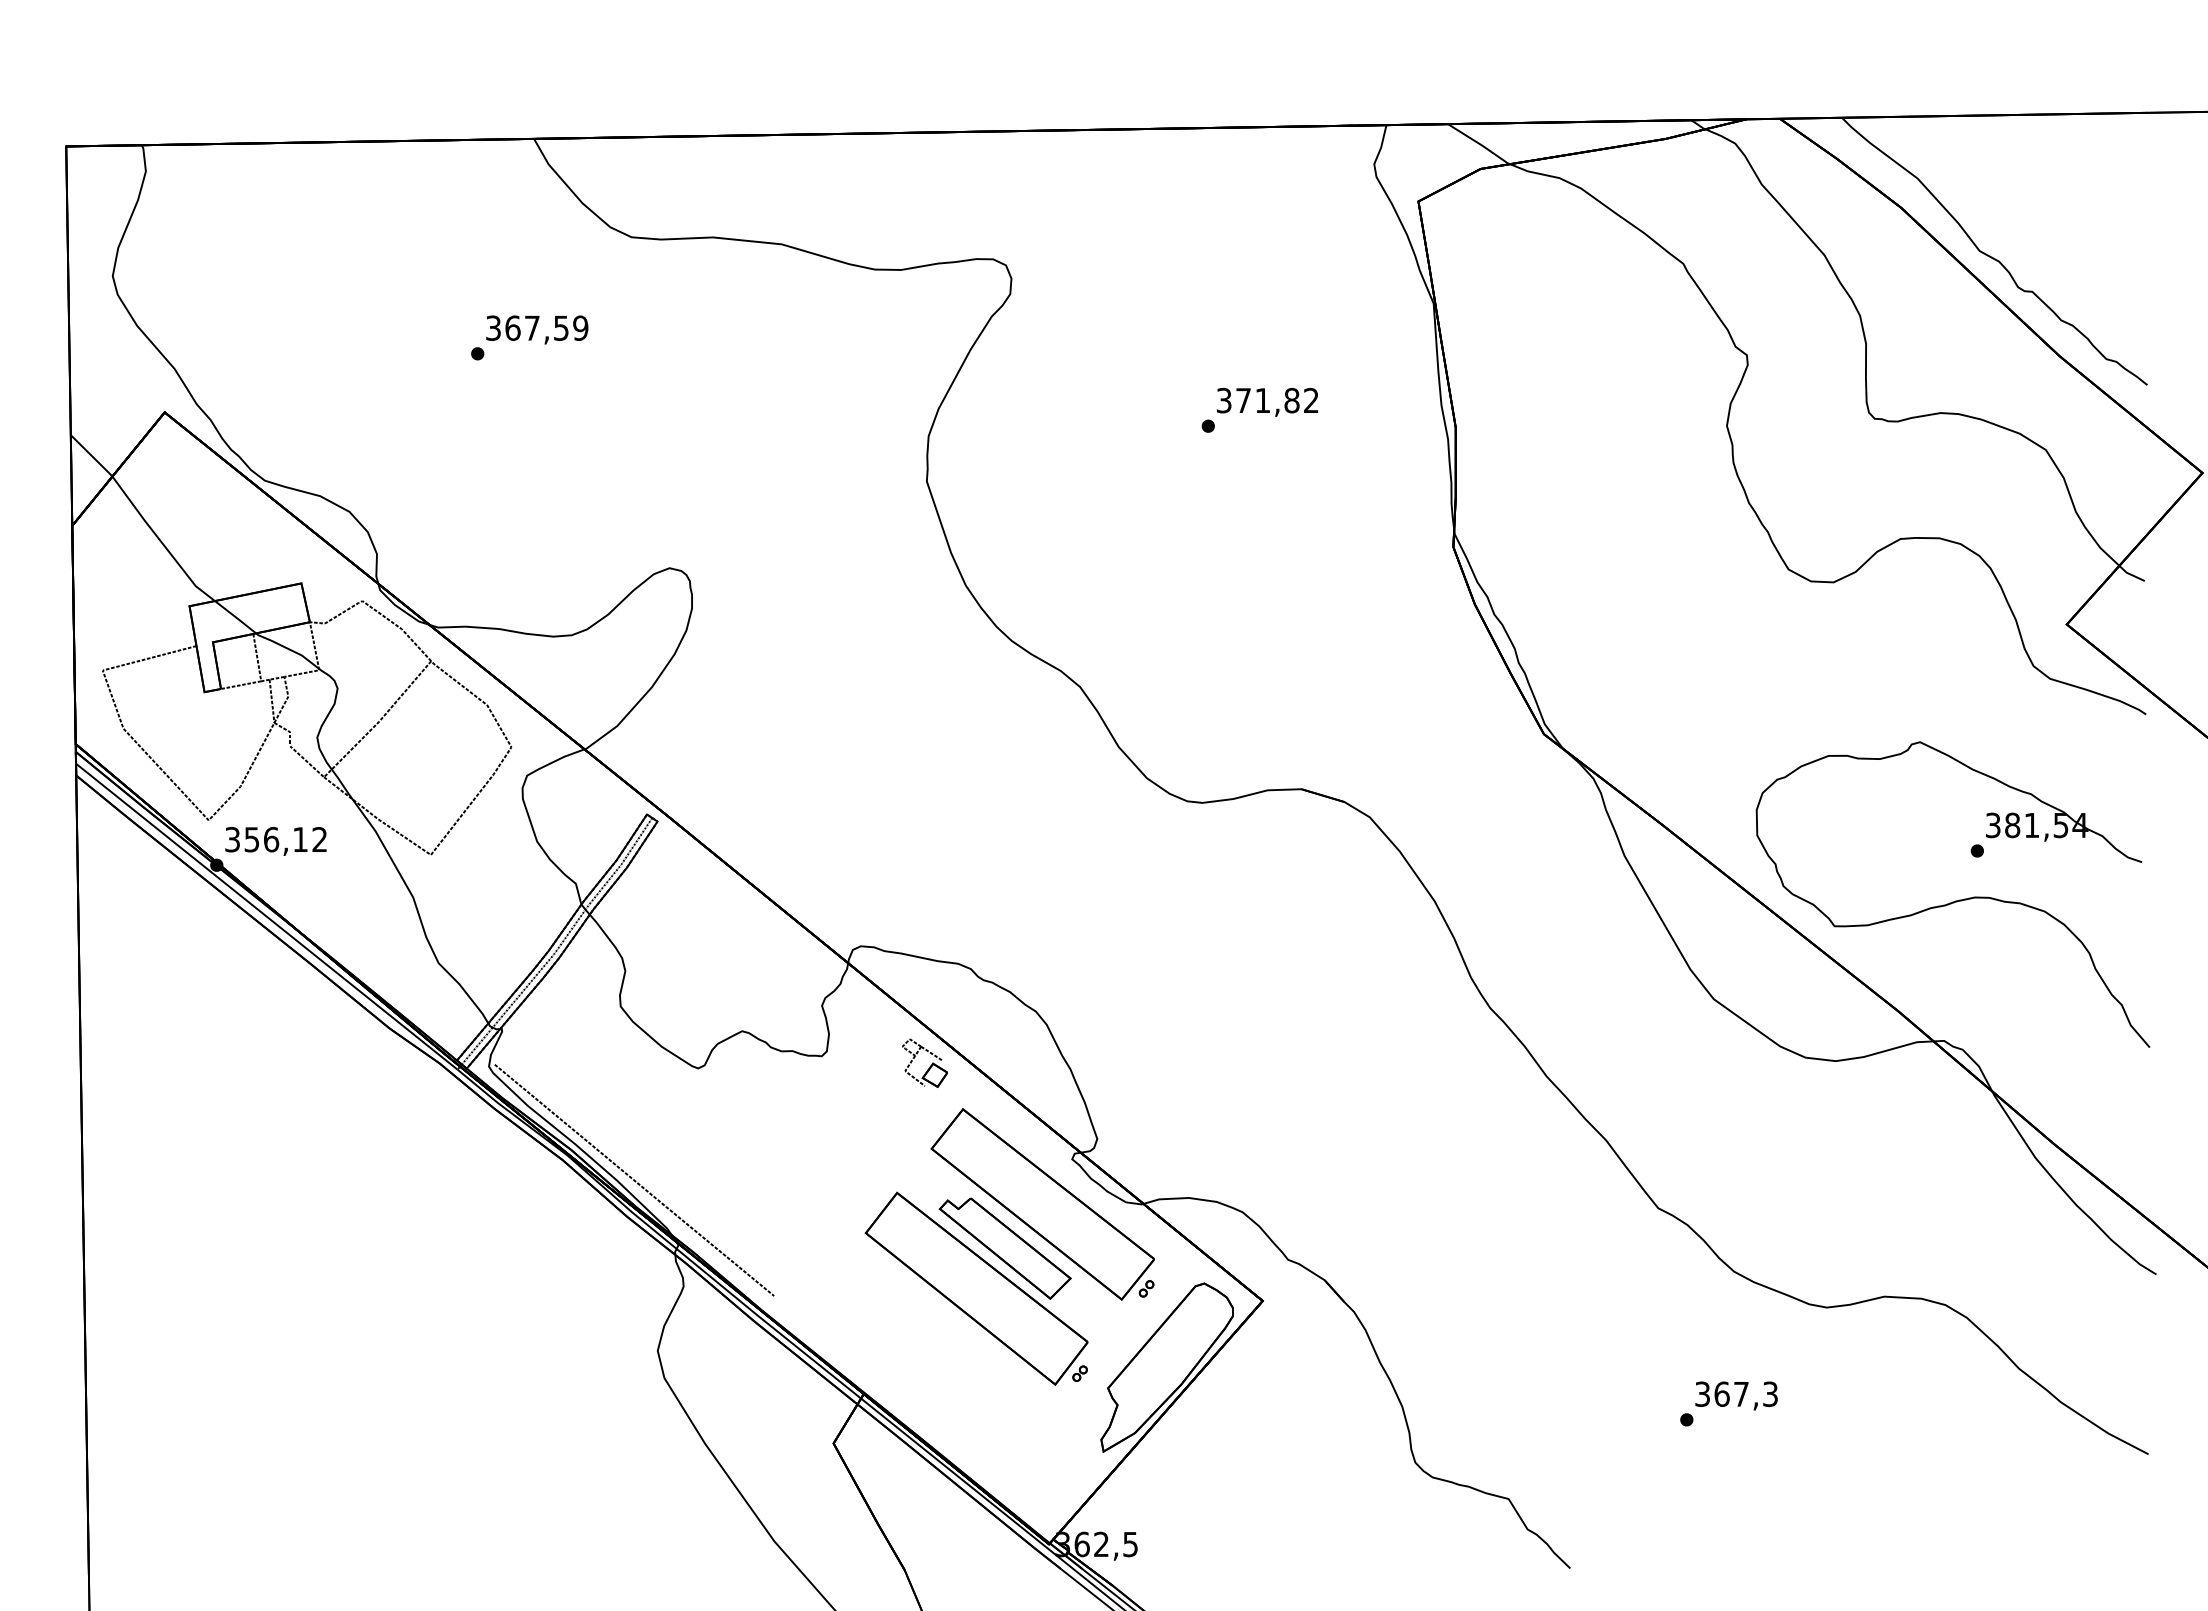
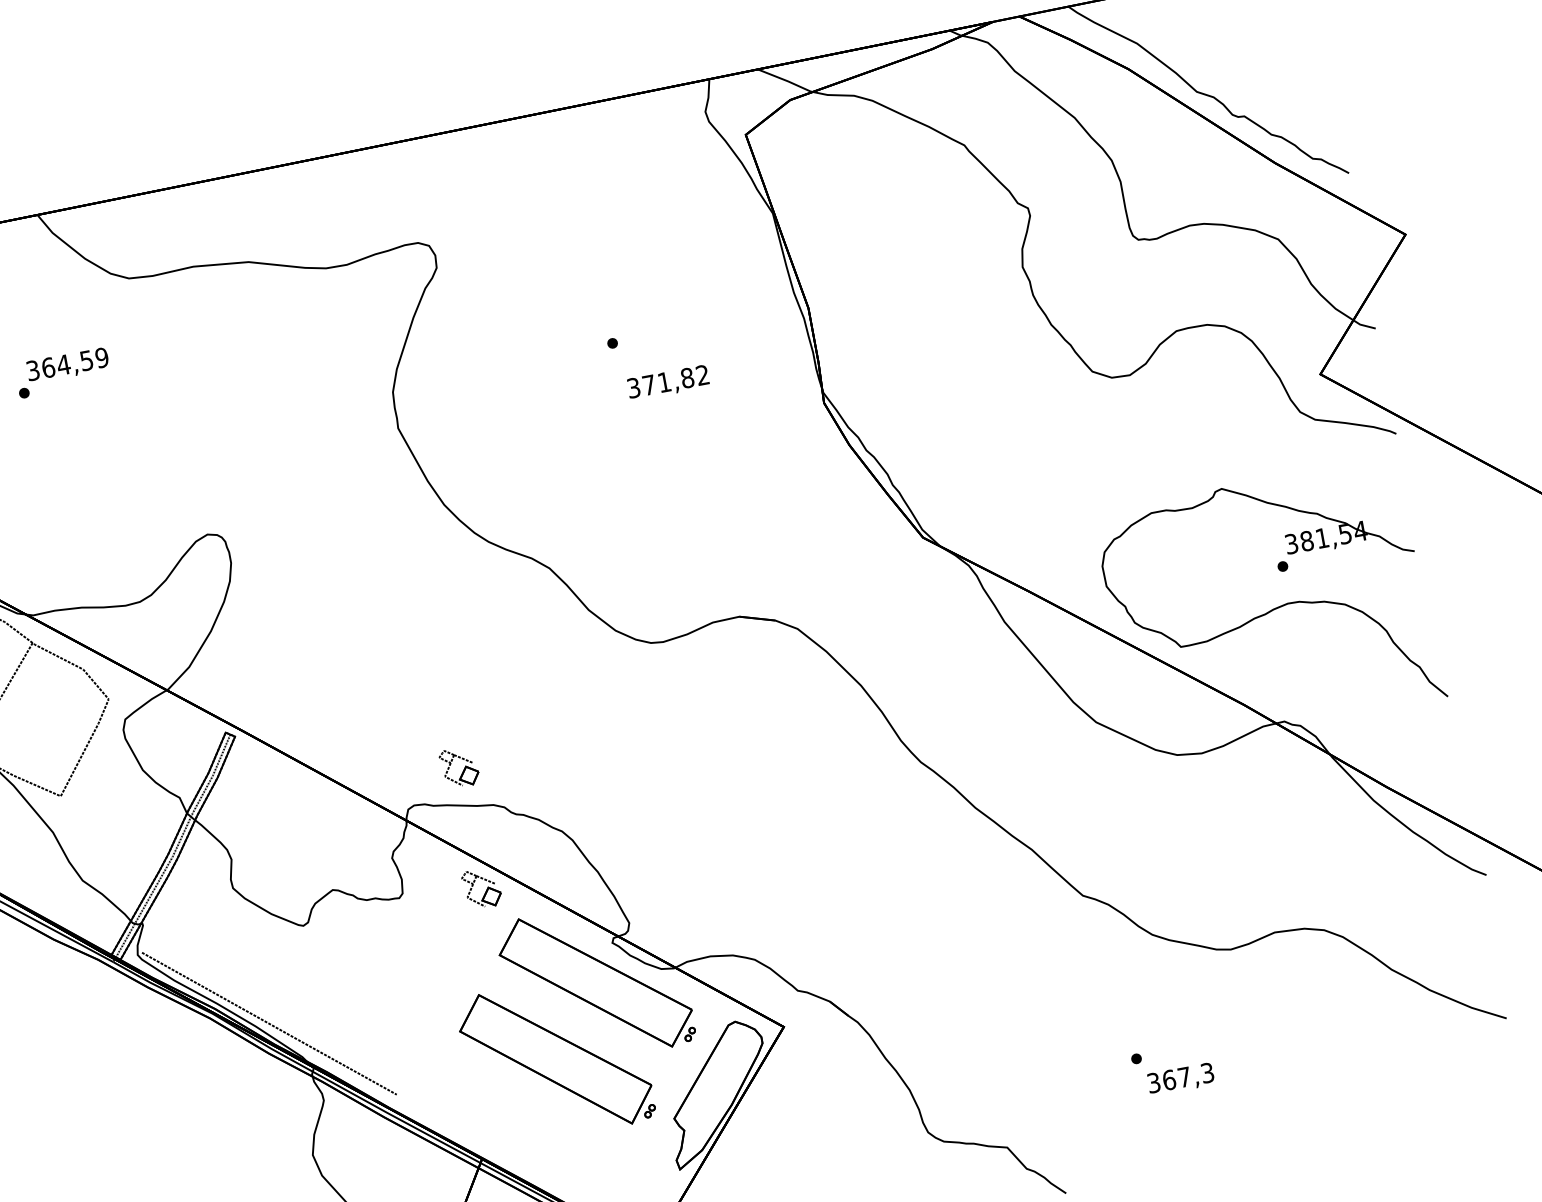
text: (532, 327) -> (63, 364), 367,59 -> 364,59
text: (1267, 401) -> (668, 382), moved
part: (929, 913) -> (463, 769), added
part: (1004, 1248) -> (571, 1023), removed
text: (1736, 1395) -> (1180, 1078), moved

